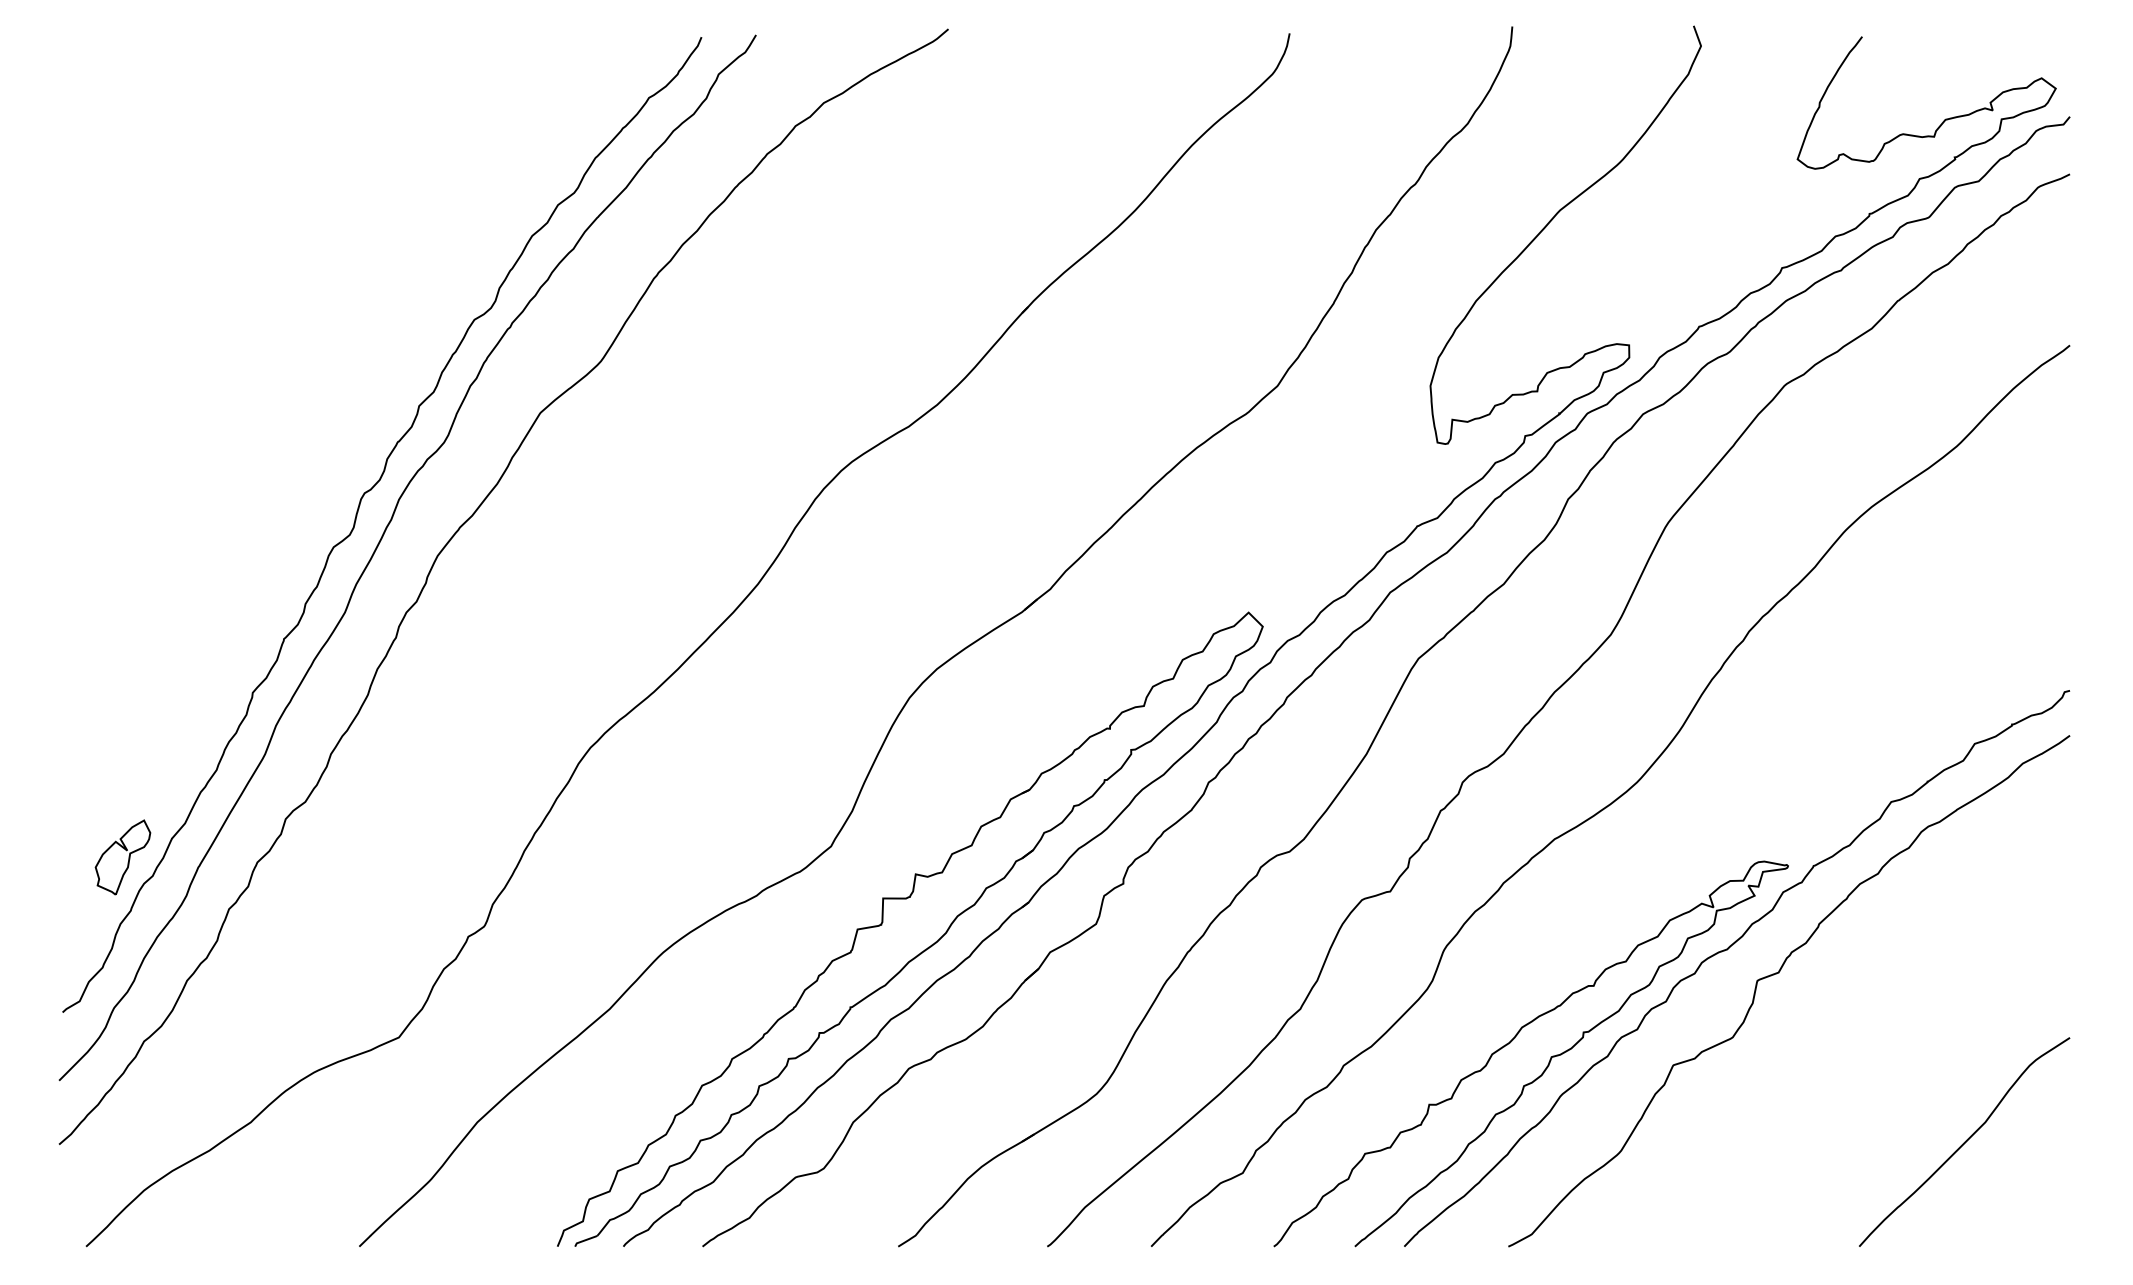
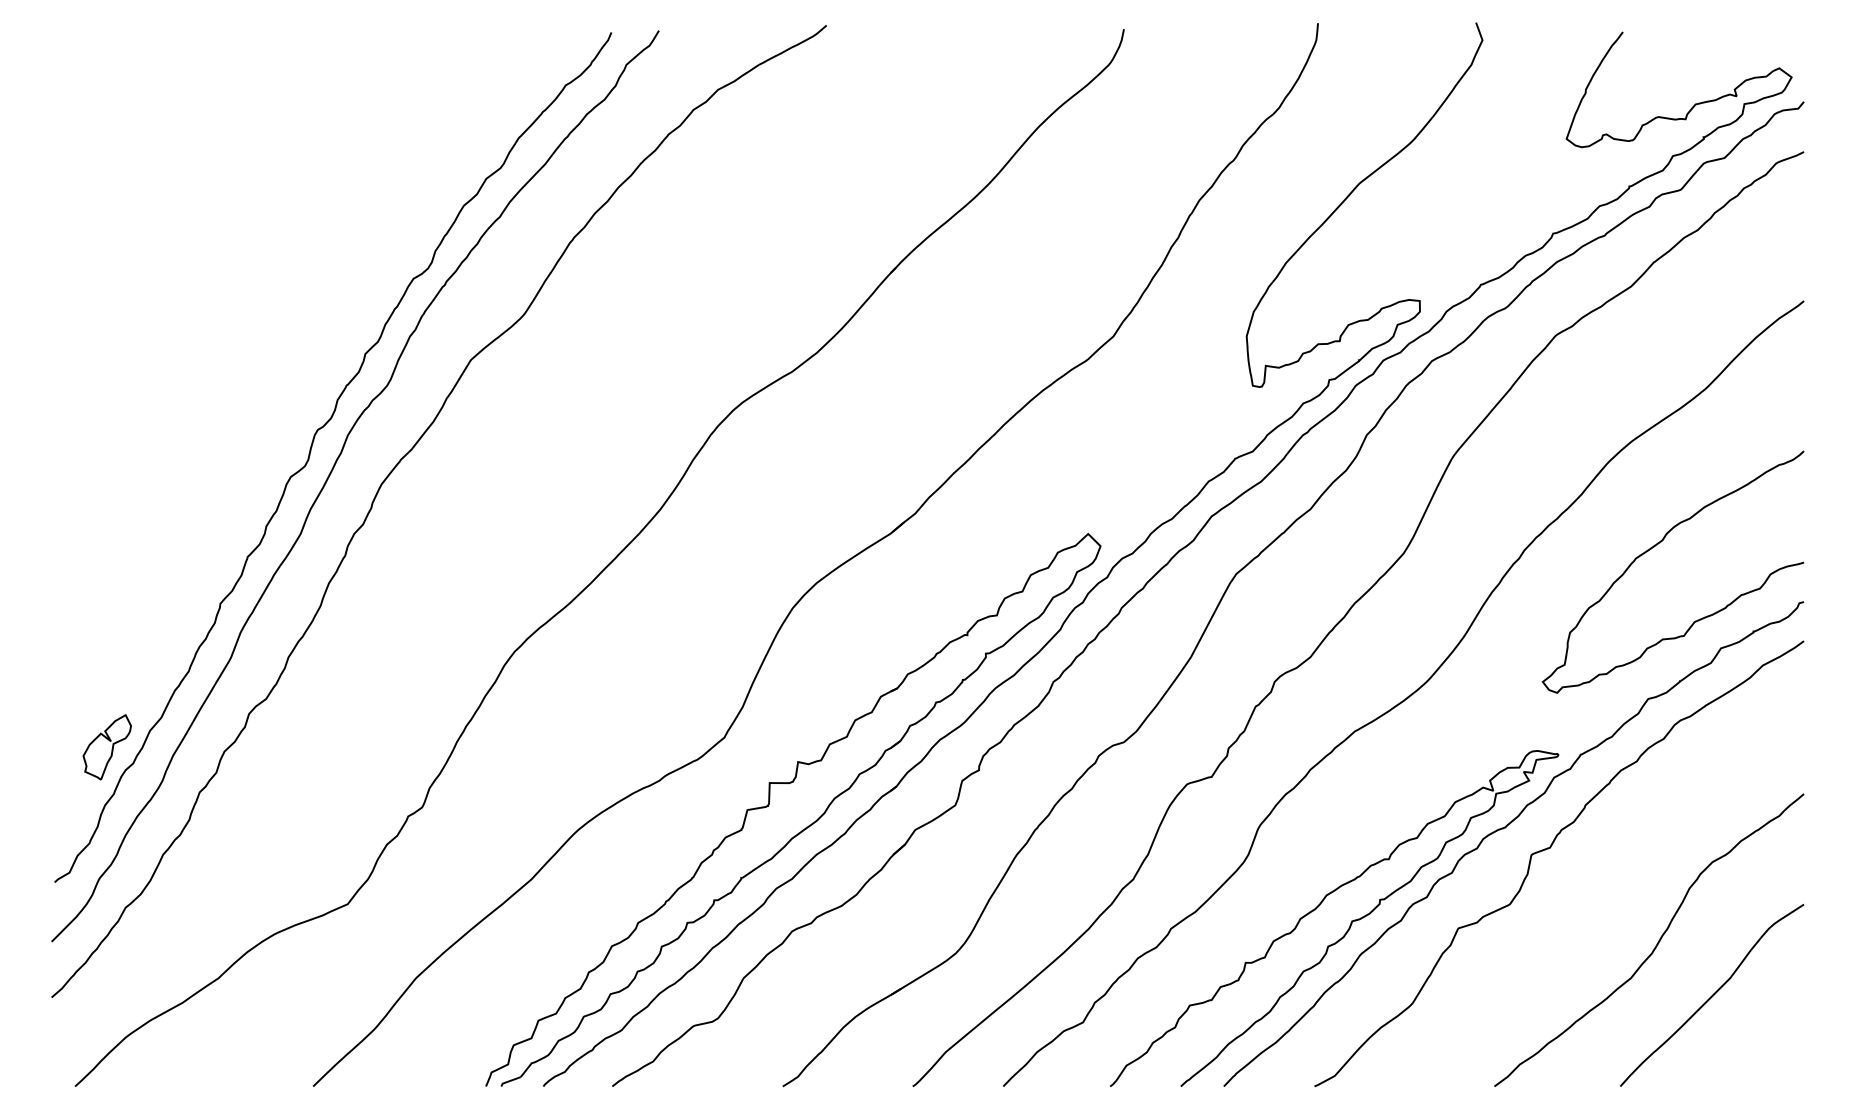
curve: (1898, 628) -> (1654, 547), added
curve: (1899, 1084) -> (1655, 945), added

